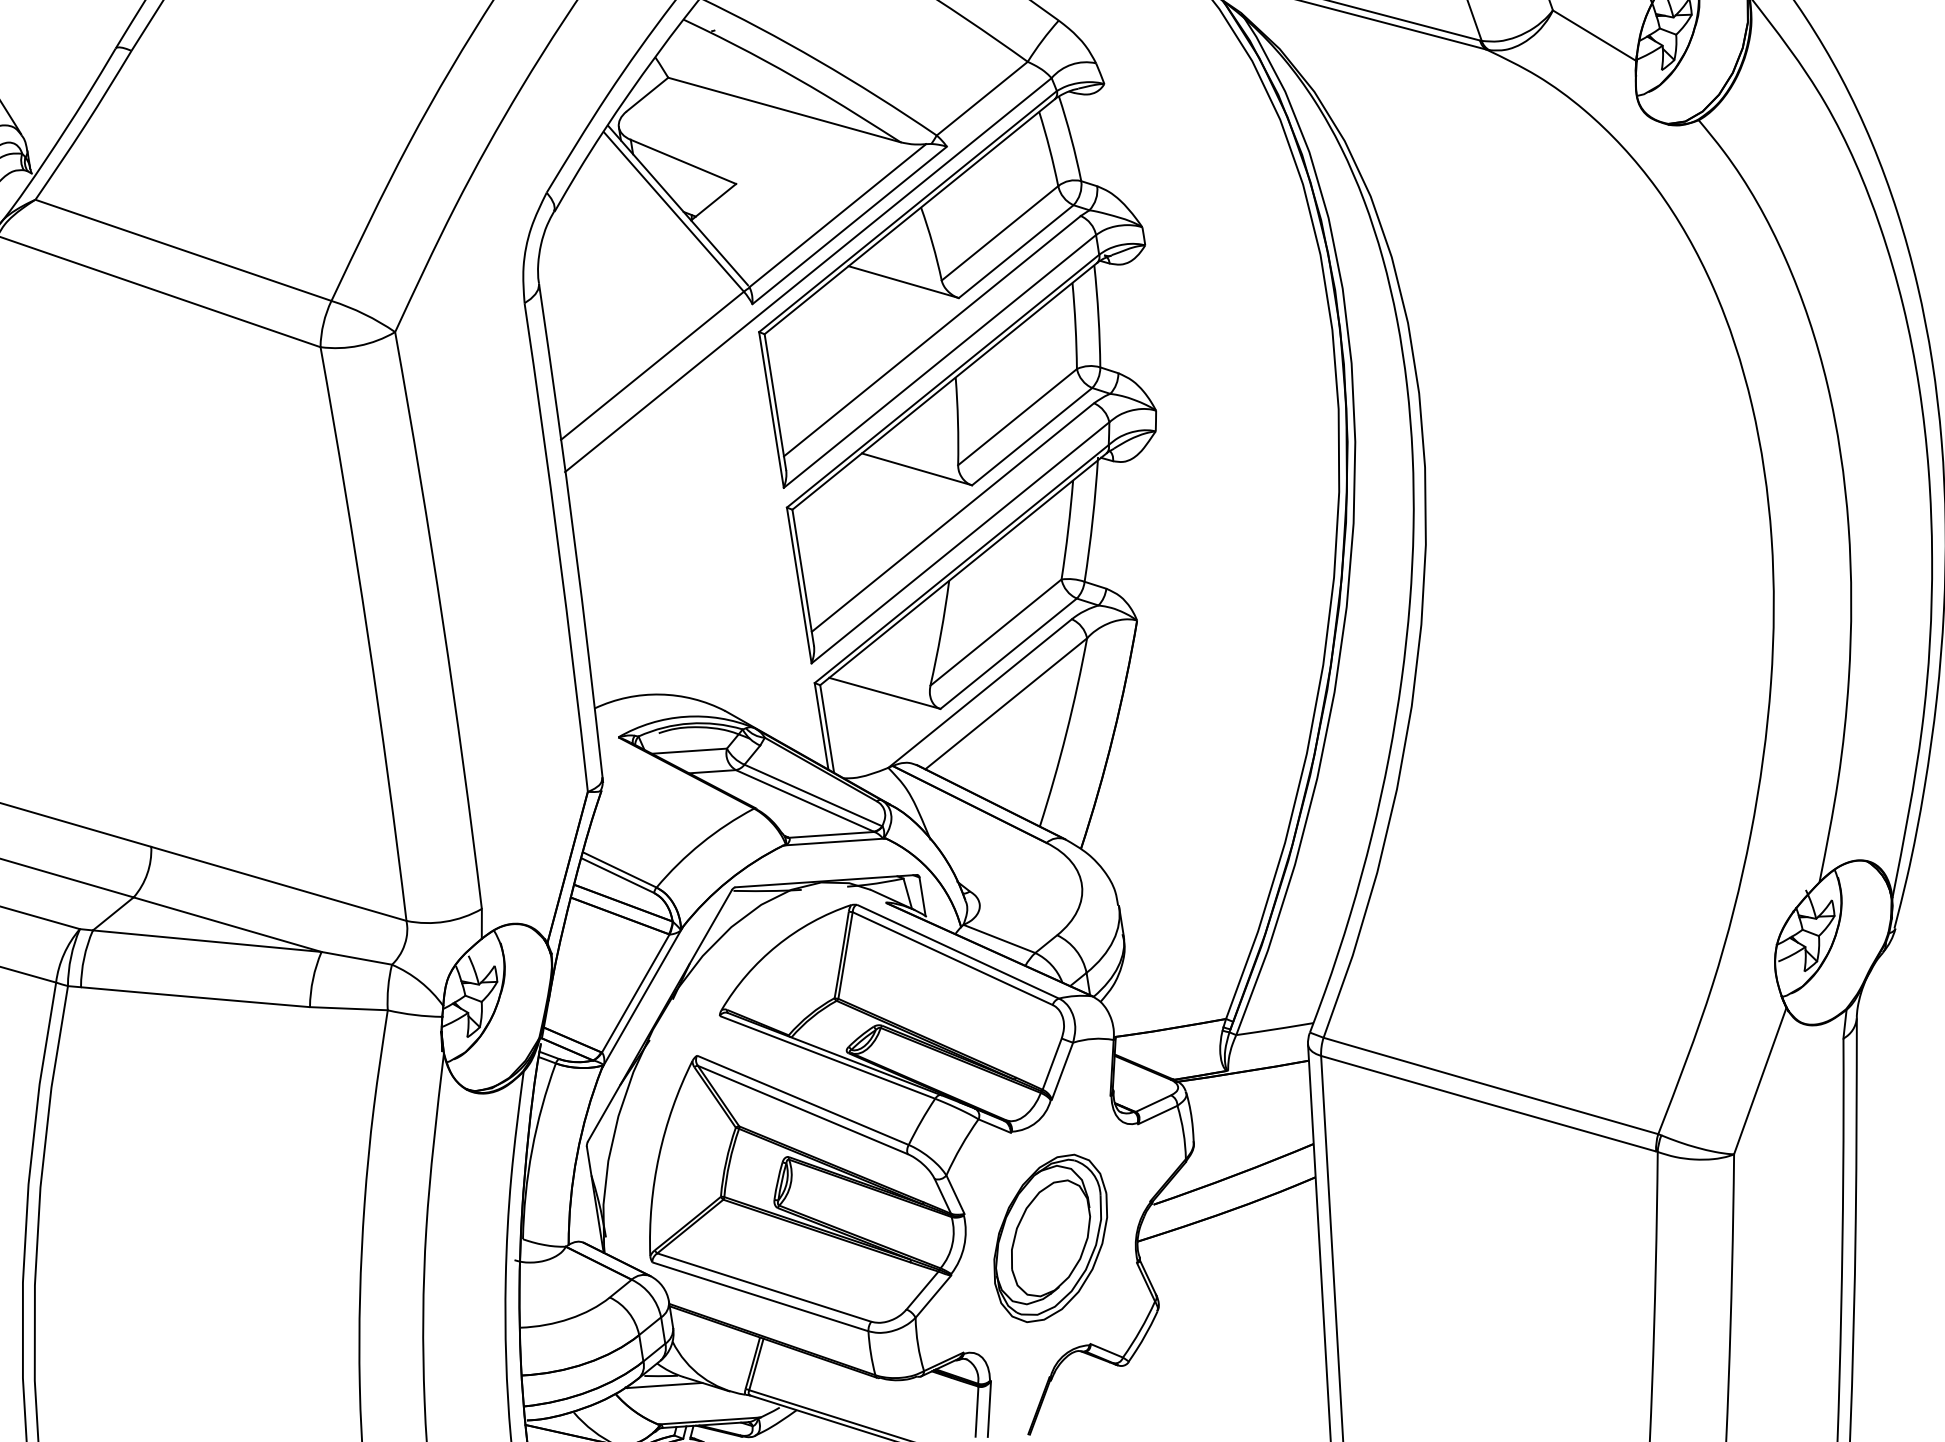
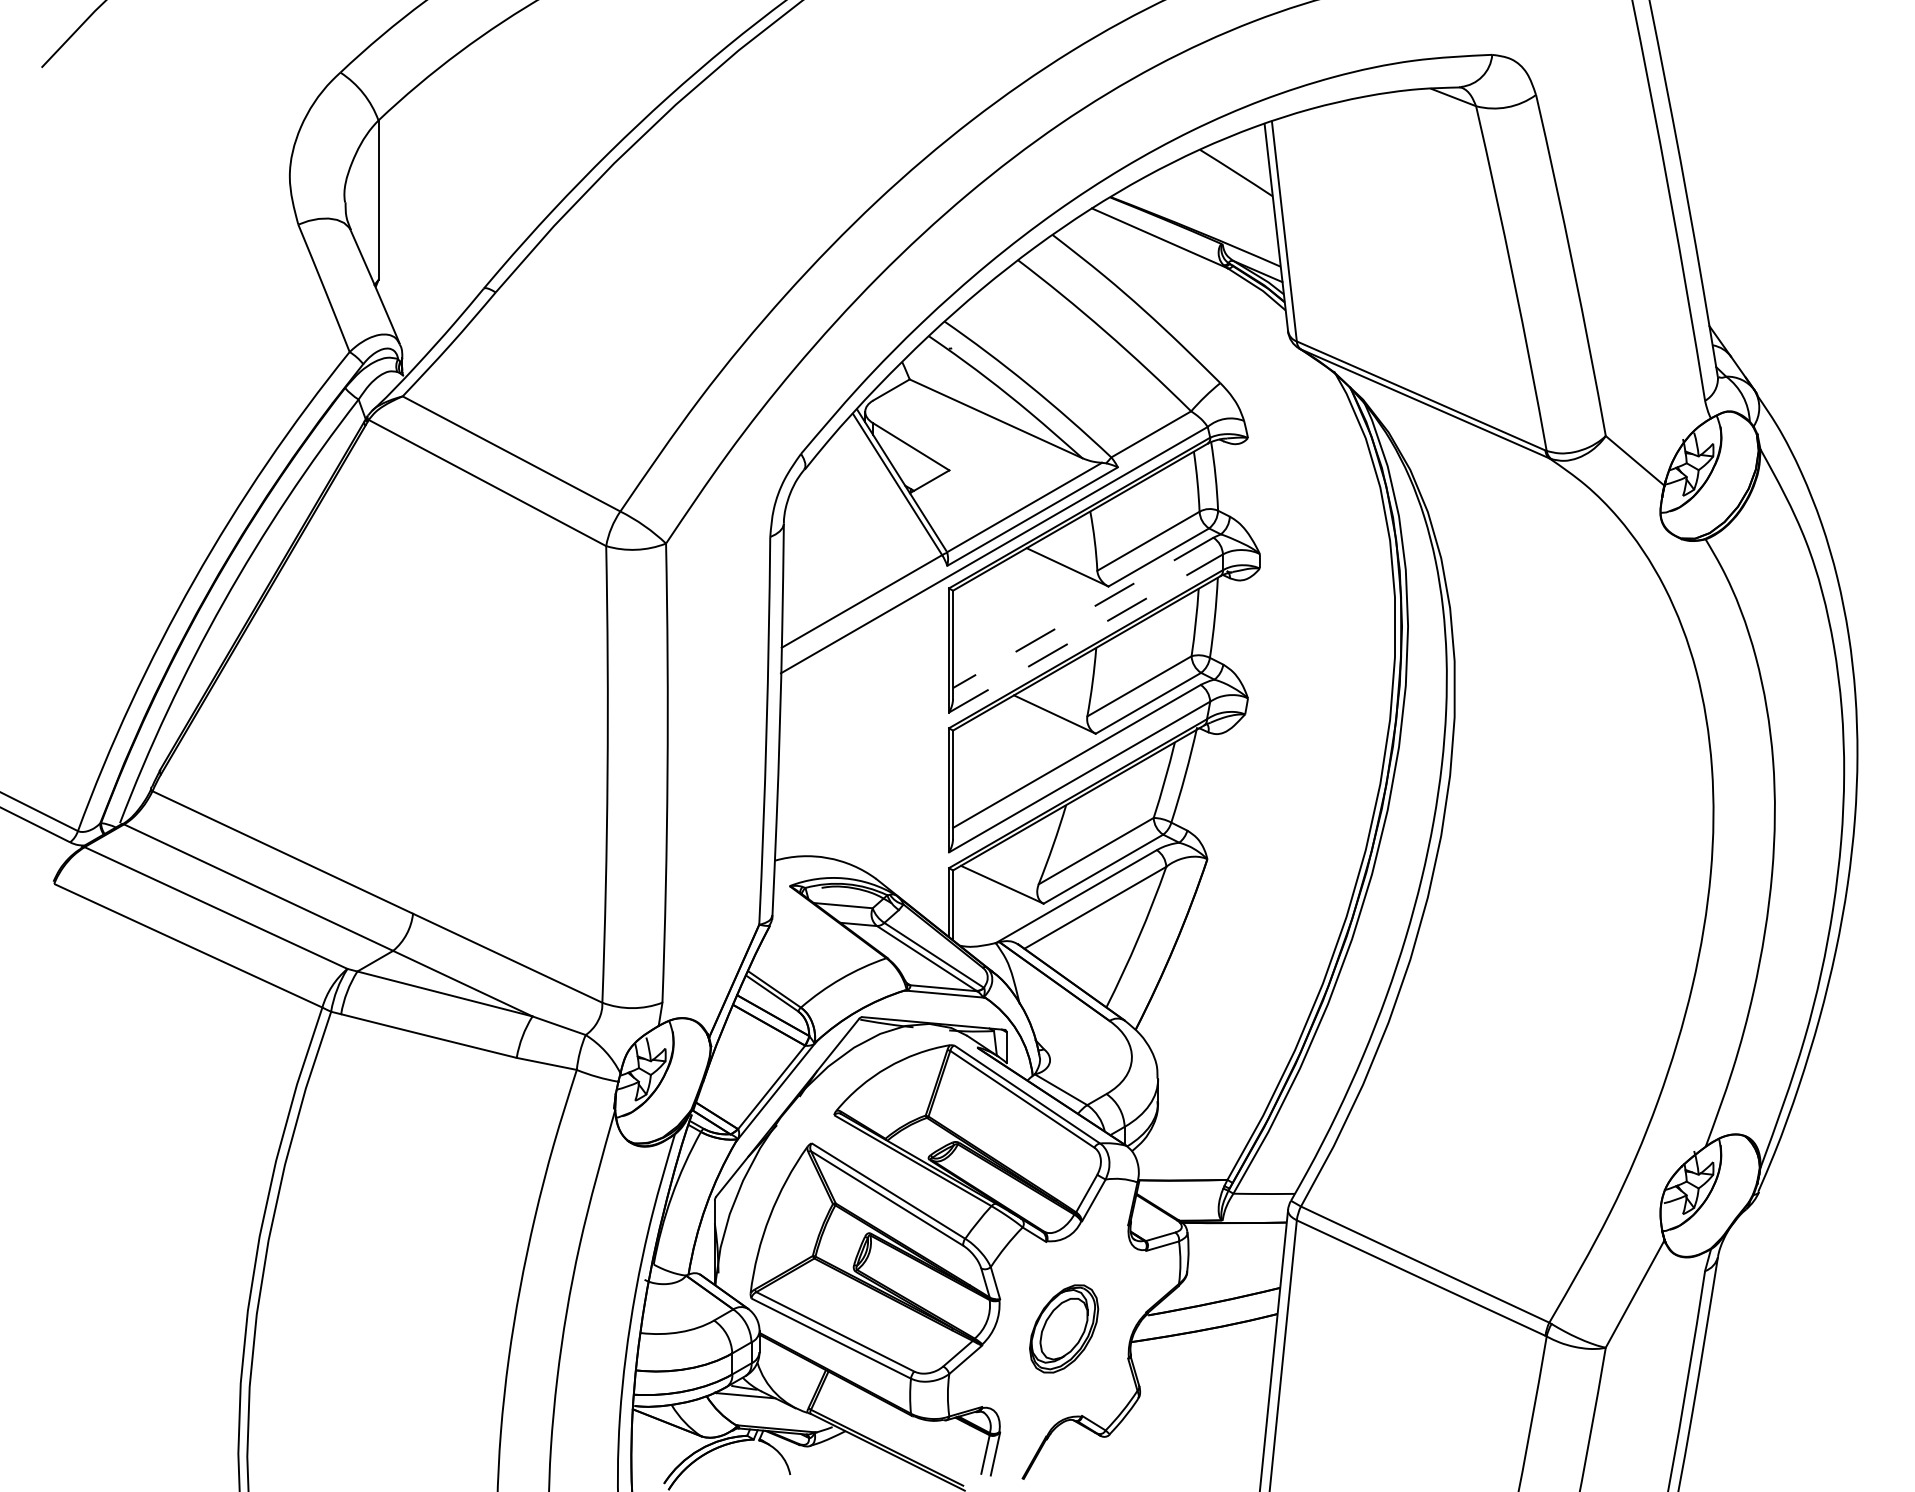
line: (931, 337) -> (1082, 613), solid -> dashed
line: (940, 361) -> (1086, 633), solid -> dashed
part: (1049, 1238) -> (1063, 1328), size x0.7

